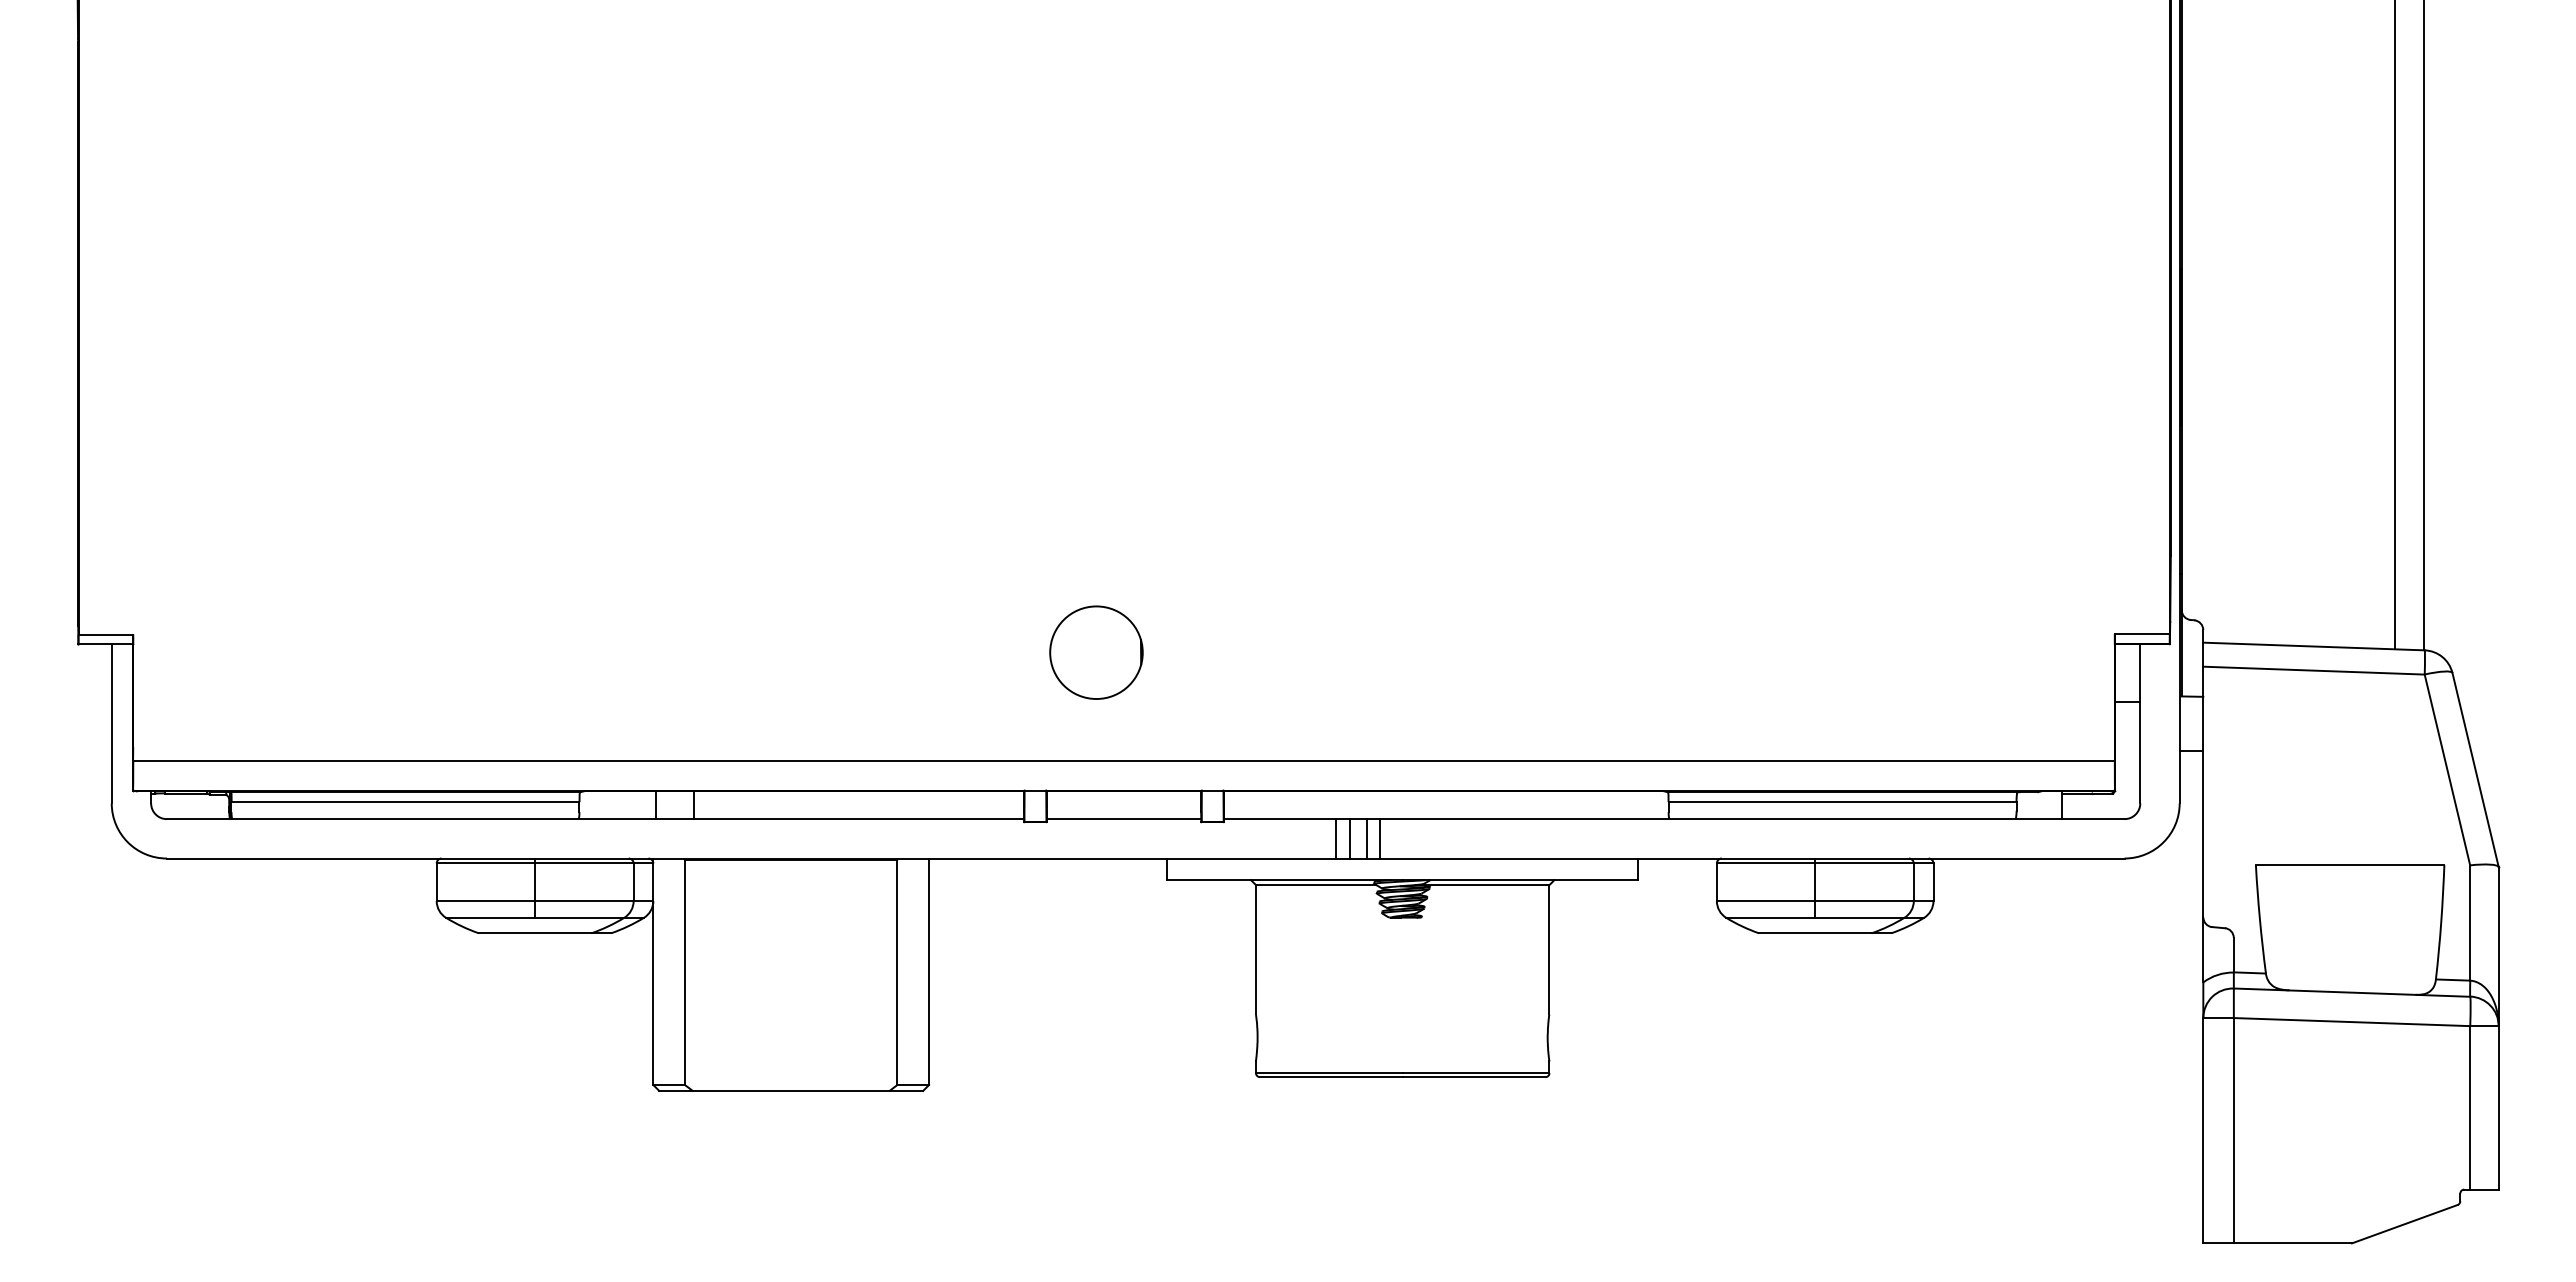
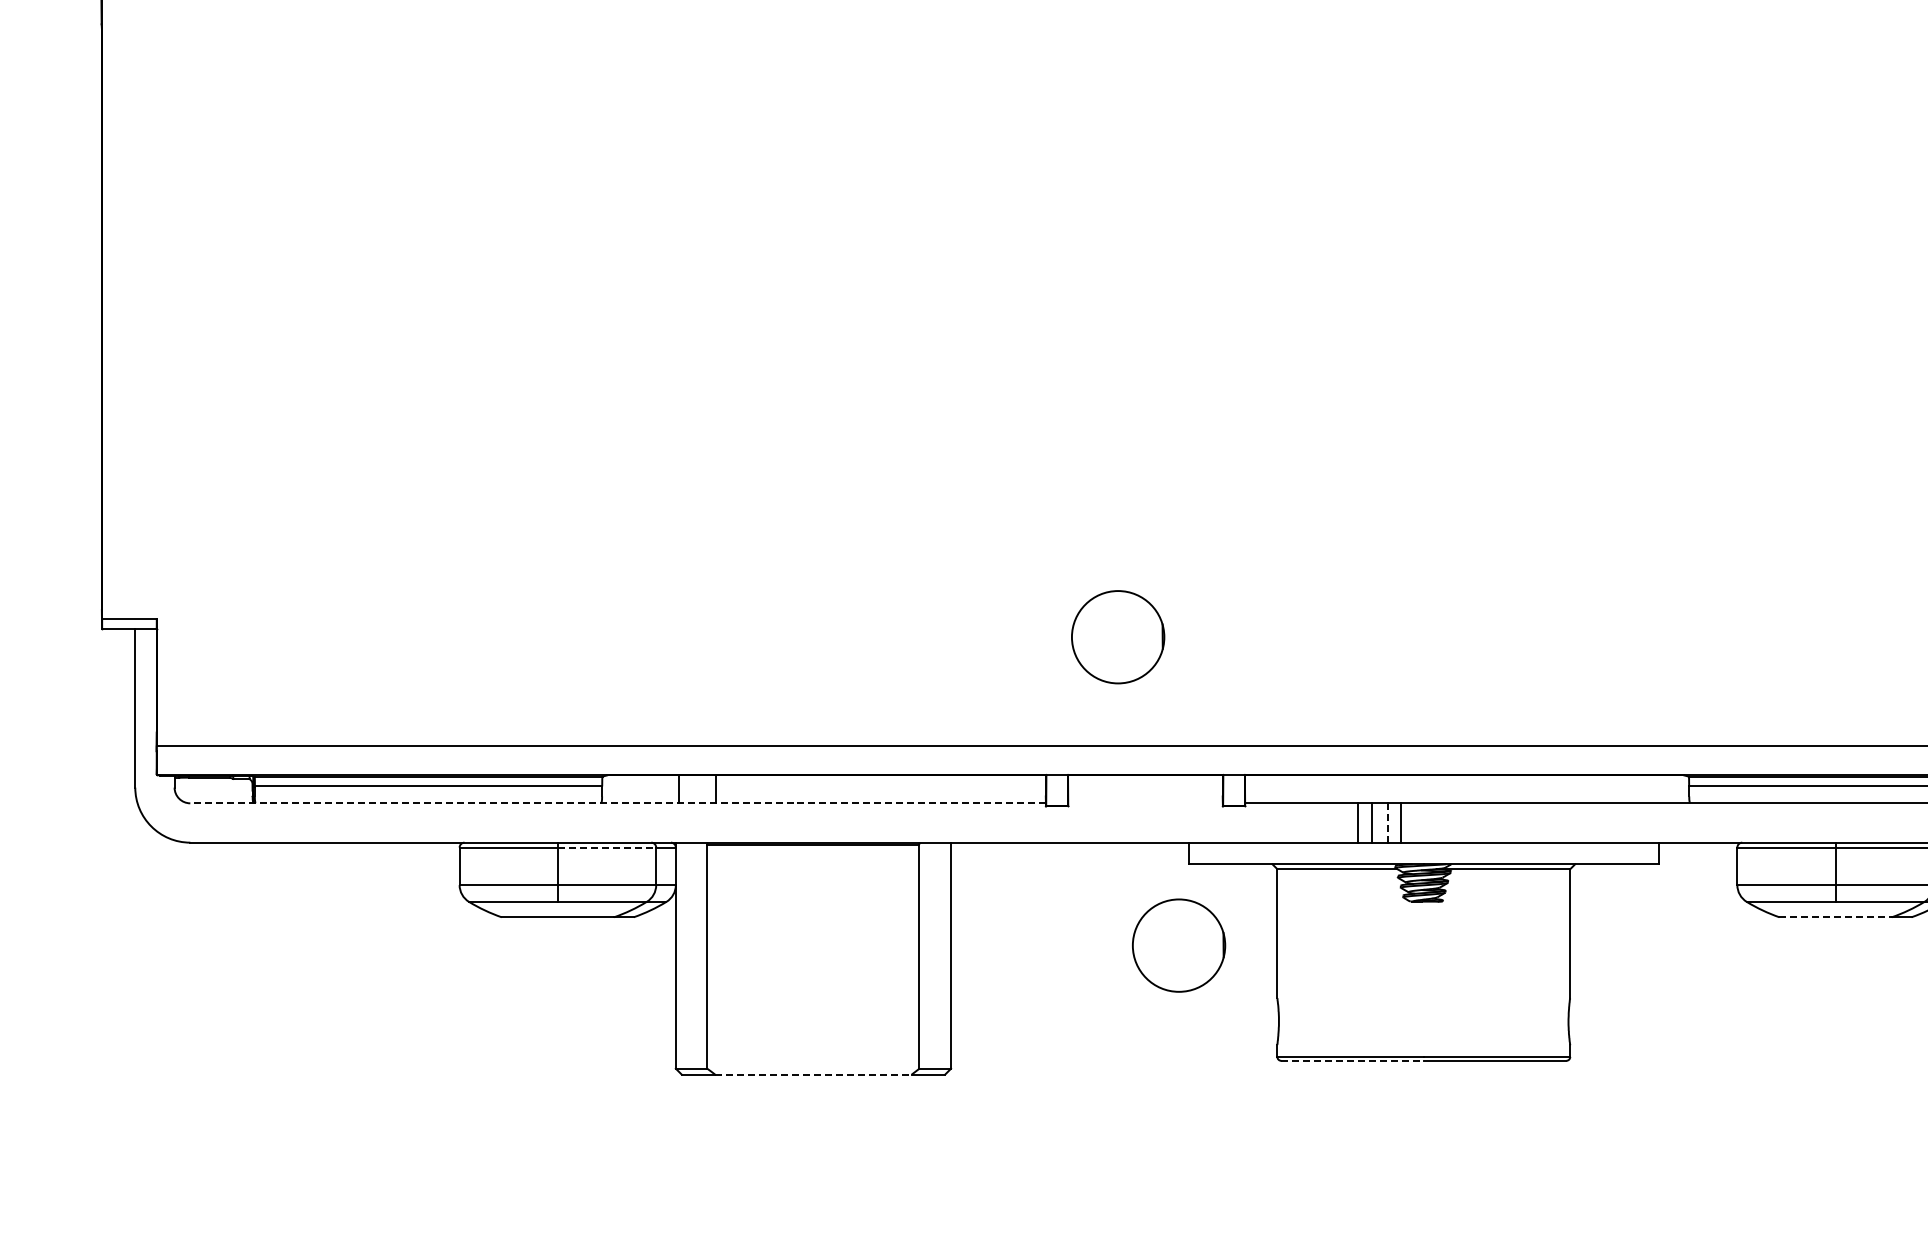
line: (595, 819) -> (618, 803), solid -> dashed
line: (1123, 819) -> (1145, 803), removed
line: (1366, 838) -> (1387, 822), solid -> dashed
line: (584, 863) -> (607, 847), solid -> dashed
line: (1815, 933) -> (1835, 917), solid -> dashed
circle: (1157, 961) -> (1179, 945), added
line: (1331, 1077) -> (1352, 1061), solid -> dashed
line: (791, 1090) -> (813, 1074), solid -> dashed

